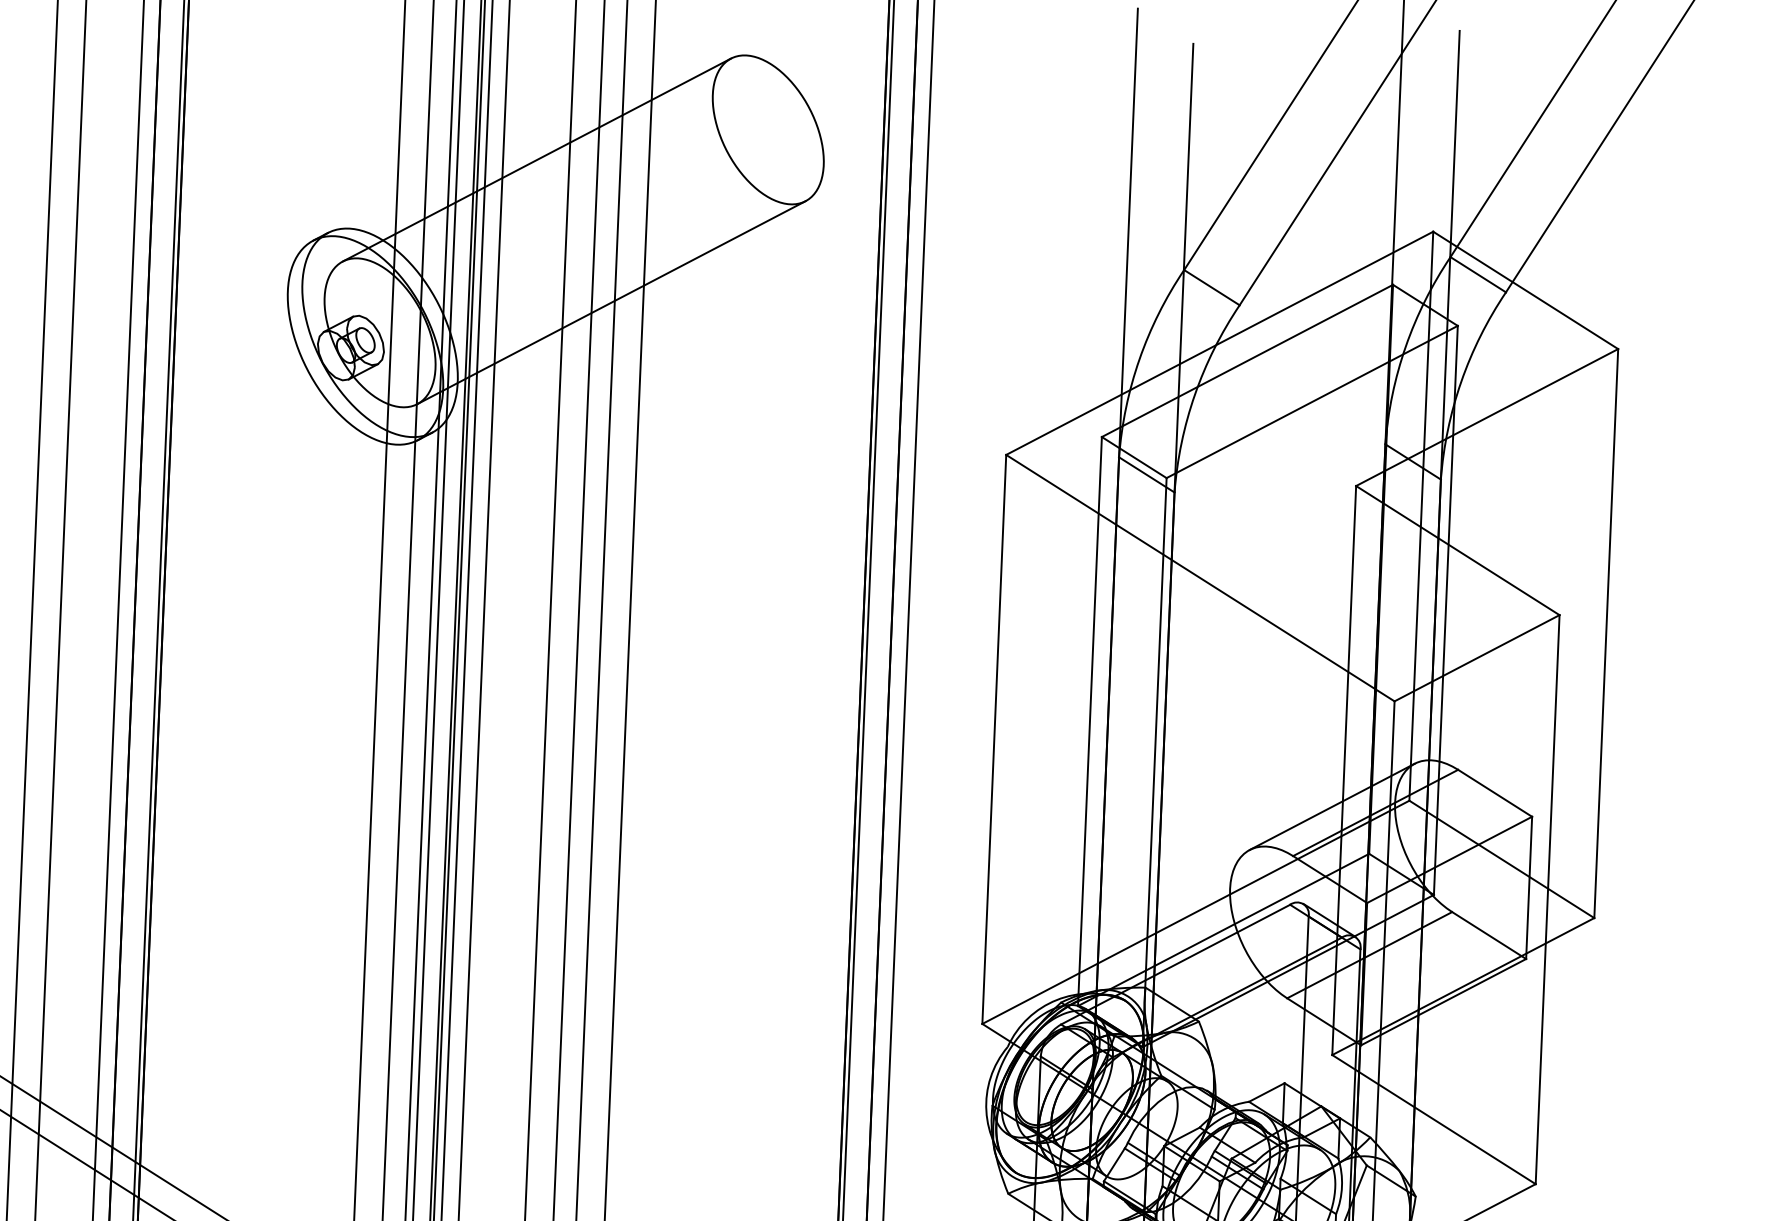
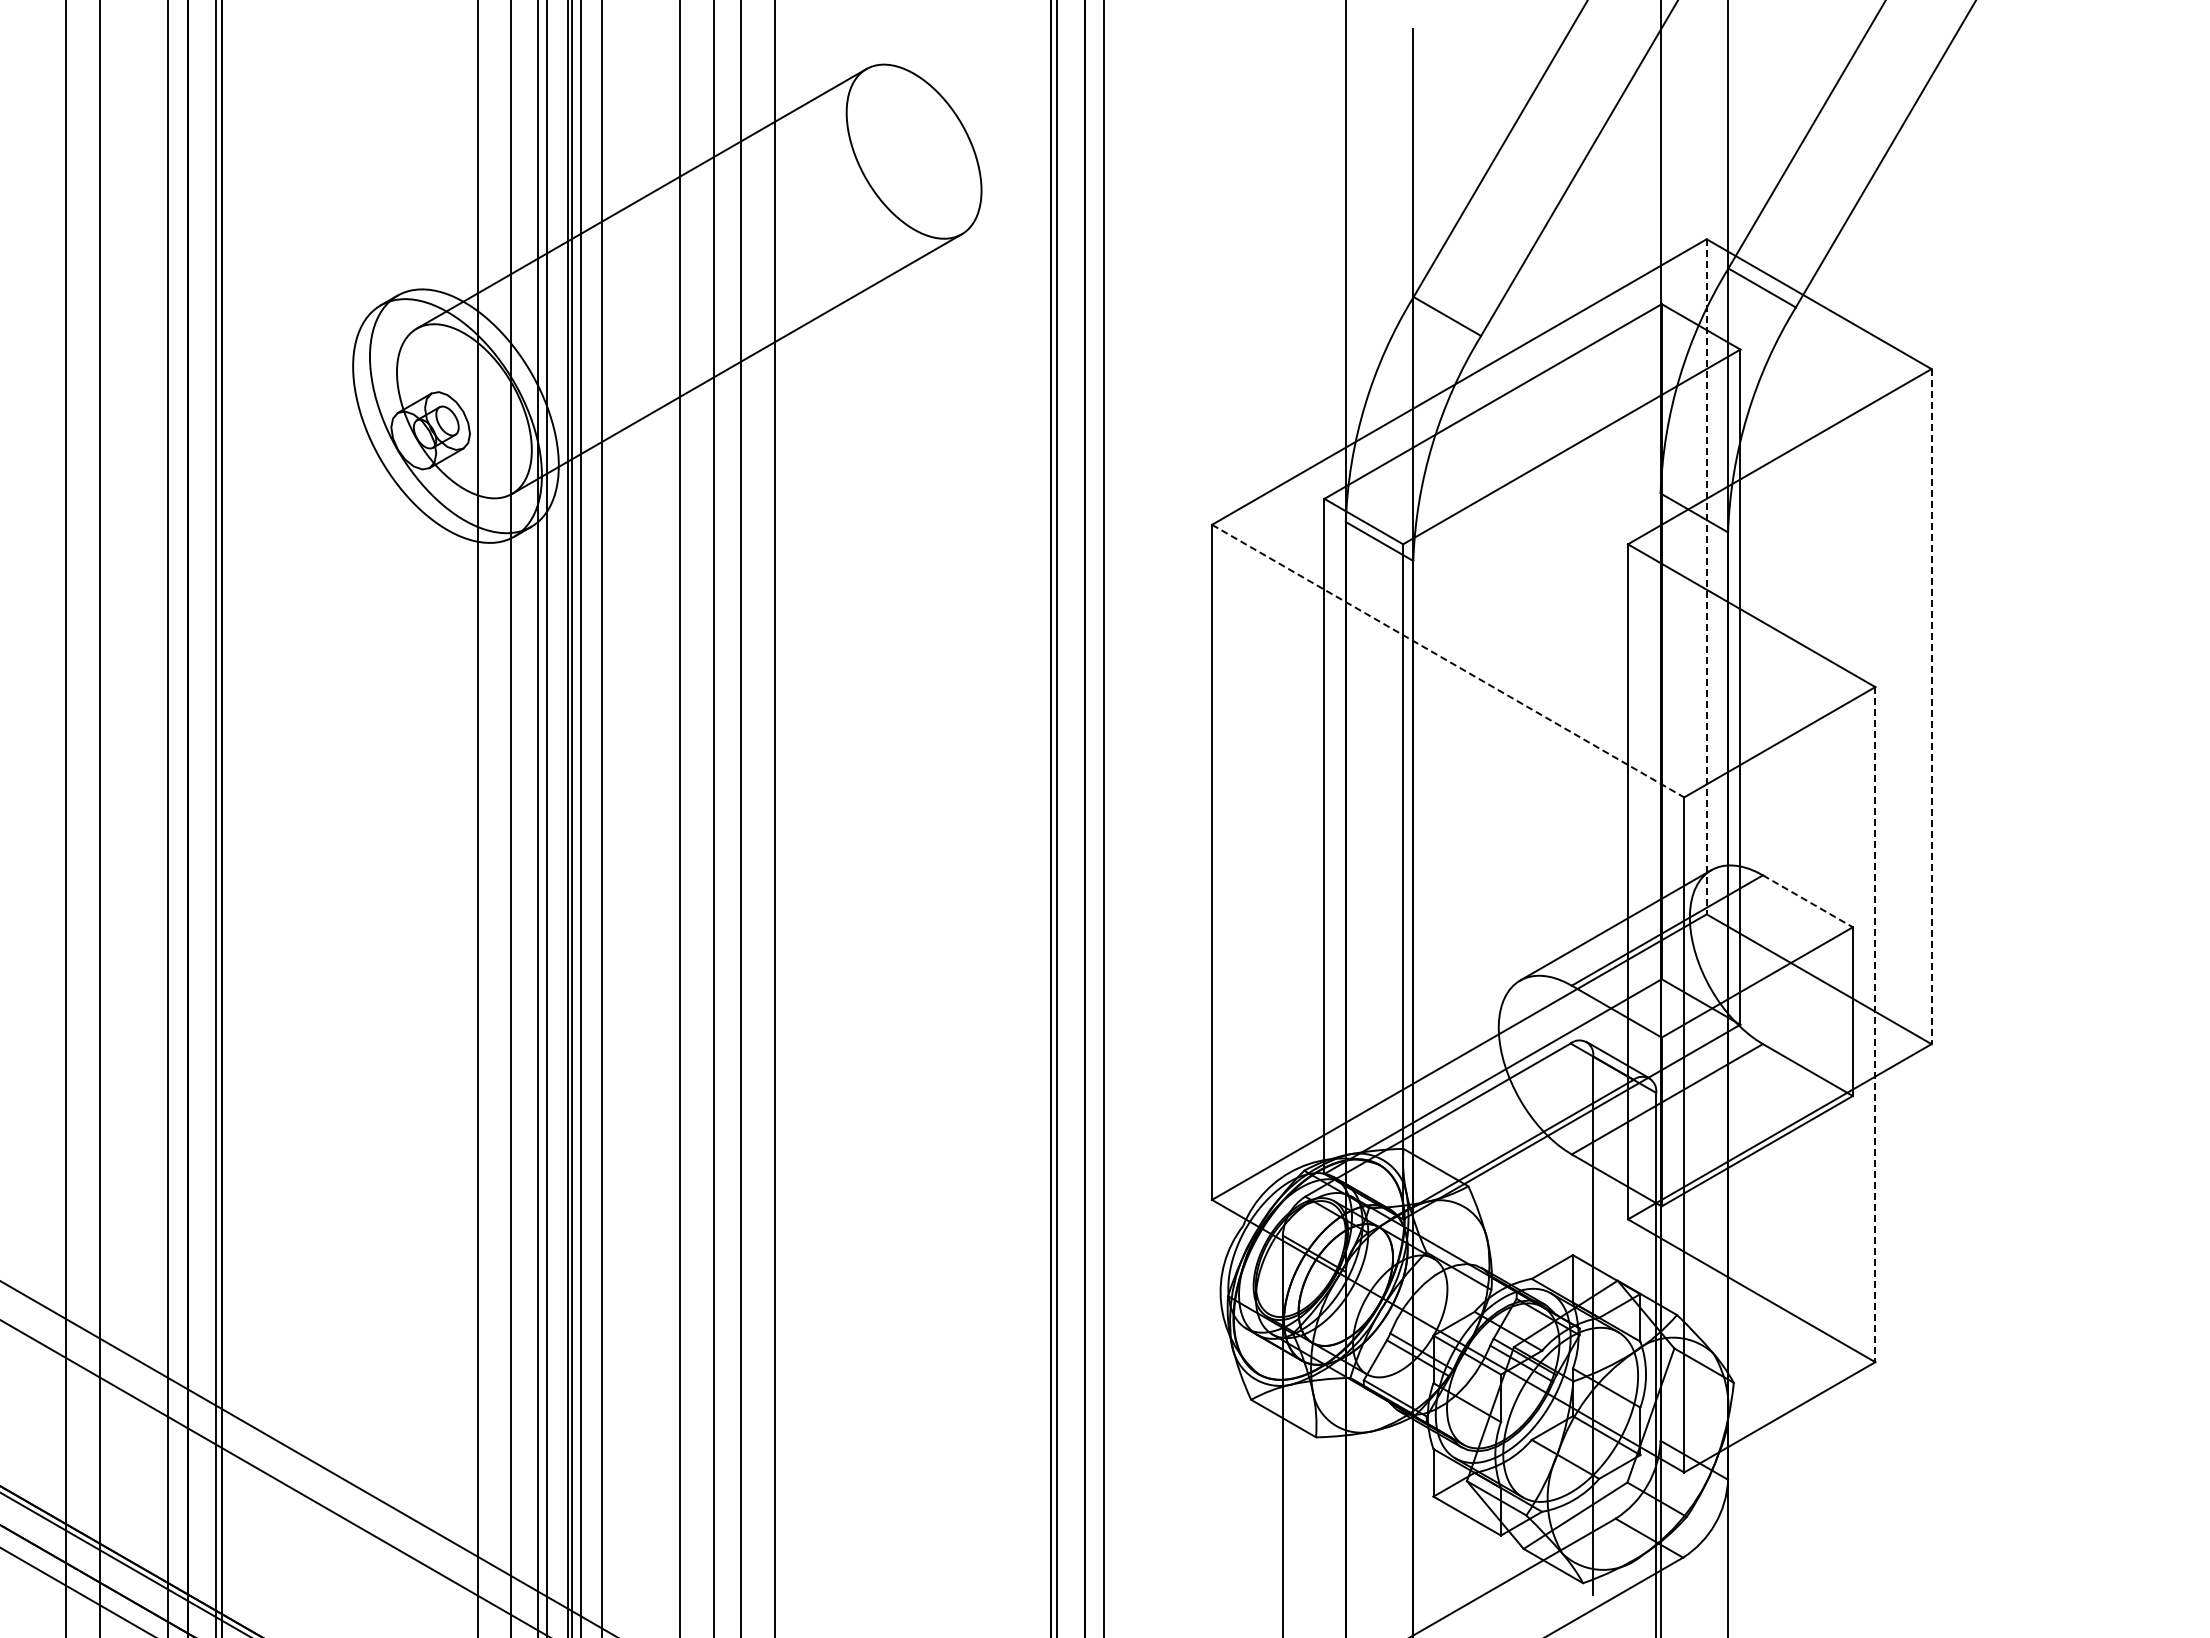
line: (1421, 515) -> (1706, 576), solid -> dashed
line: (1200, 578) -> (1448, 661), solid -> dashed
line: (1606, 633) -> (1931, 706), solid -> dashed
line: (1494, 793) -> (1807, 901), solid -> dashed
line: (1547, 899) -> (1875, 1024), solid -> dashed

